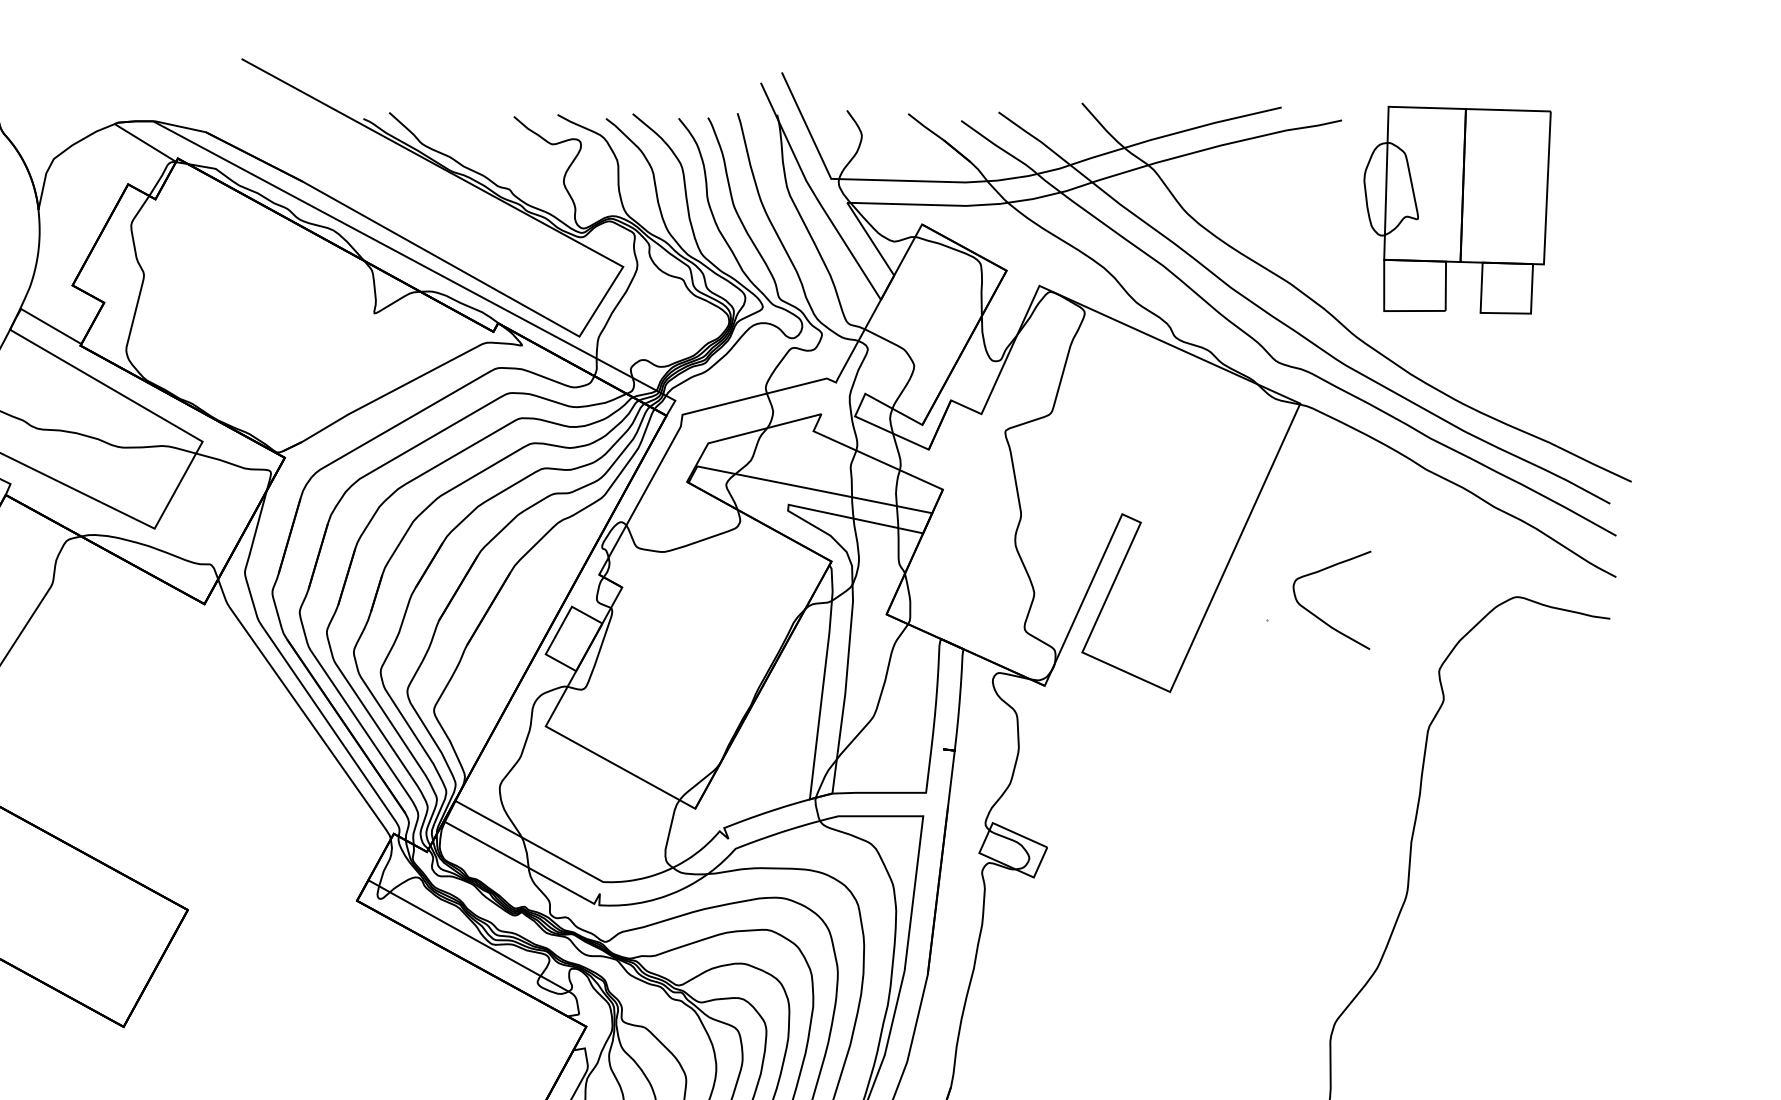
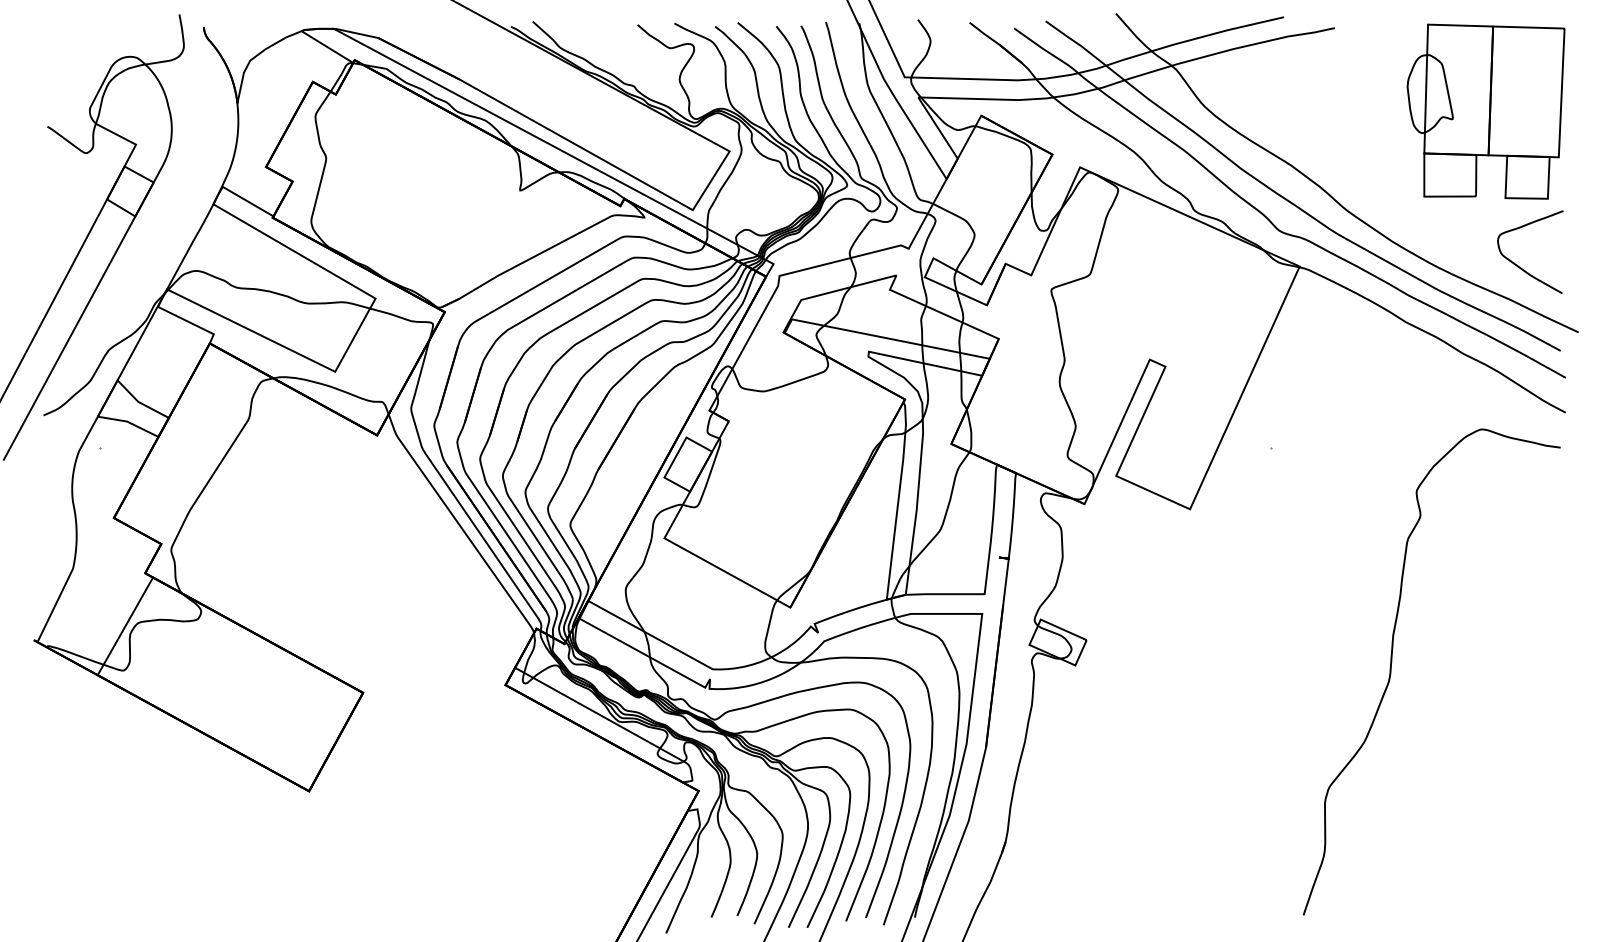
part: (1456, 209) -> (1485, 111), moved
curve: (1321, 618) -> (1521, 267), moved

